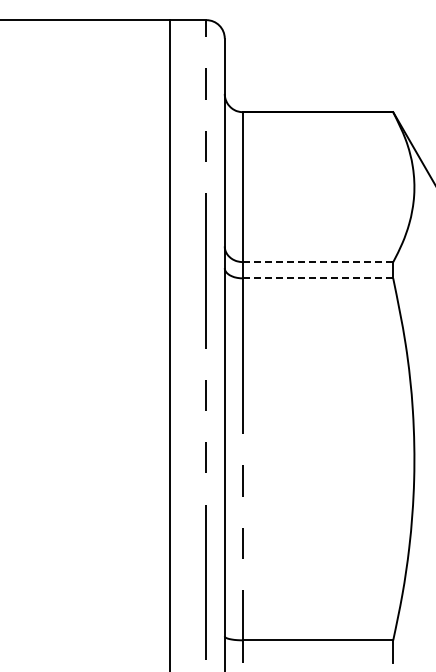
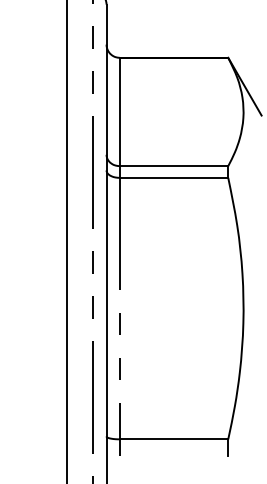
line: (317, 262) -> (173, 166), dashed -> solid
line: (318, 278) -> (174, 177), dashed -> solid

